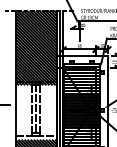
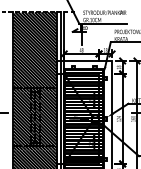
hatch: (36, 112) -> (35, 121), added

